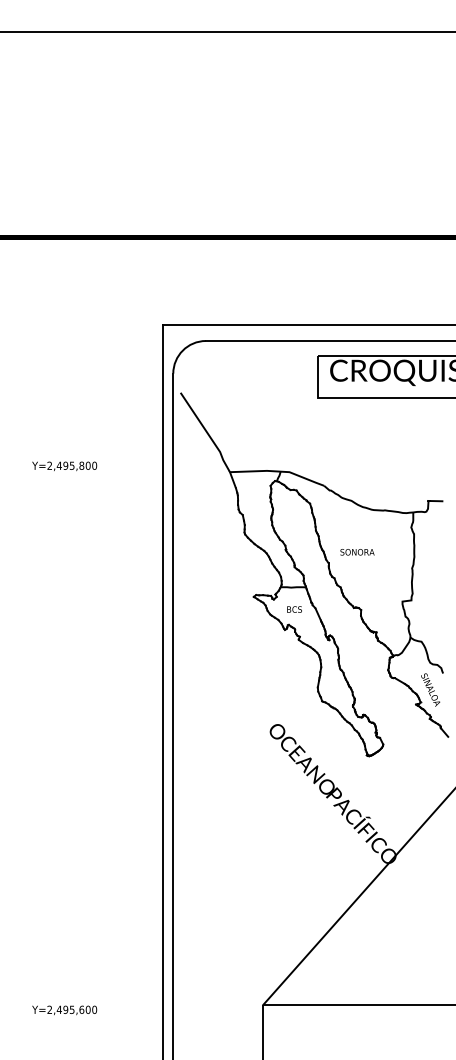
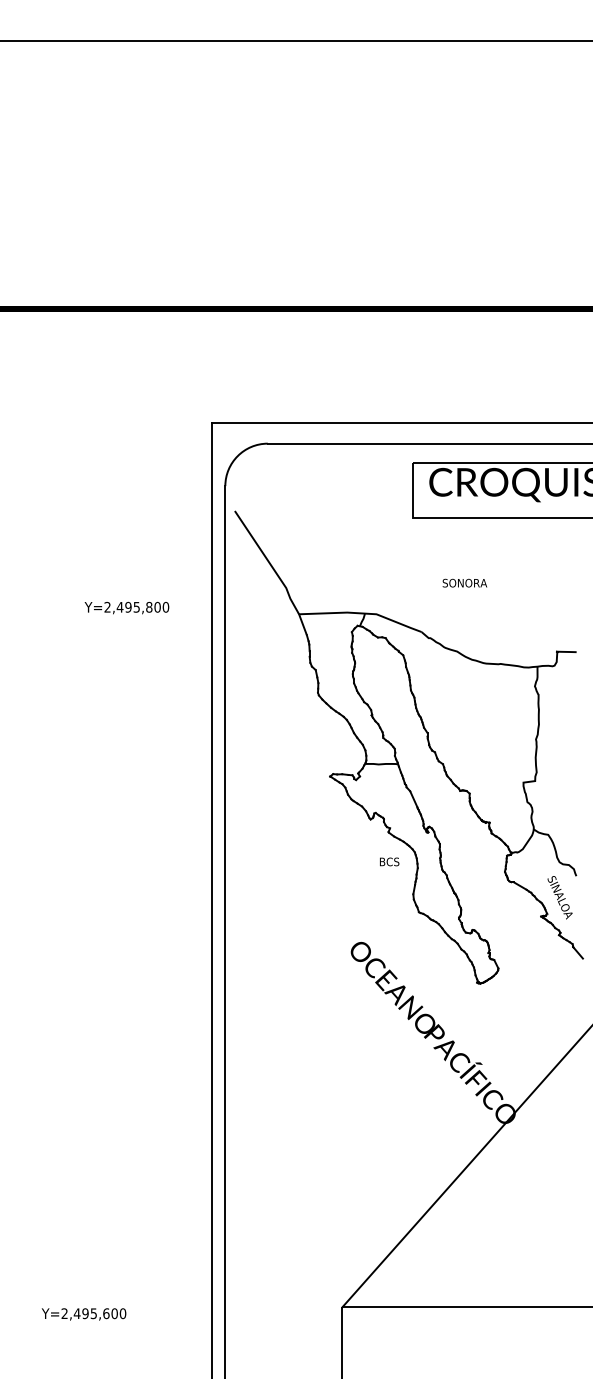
text: (64, 466) -> (126, 608), moved
text: (357, 552) -> (464, 583), moved
text: (294, 609) -> (389, 861), moved

